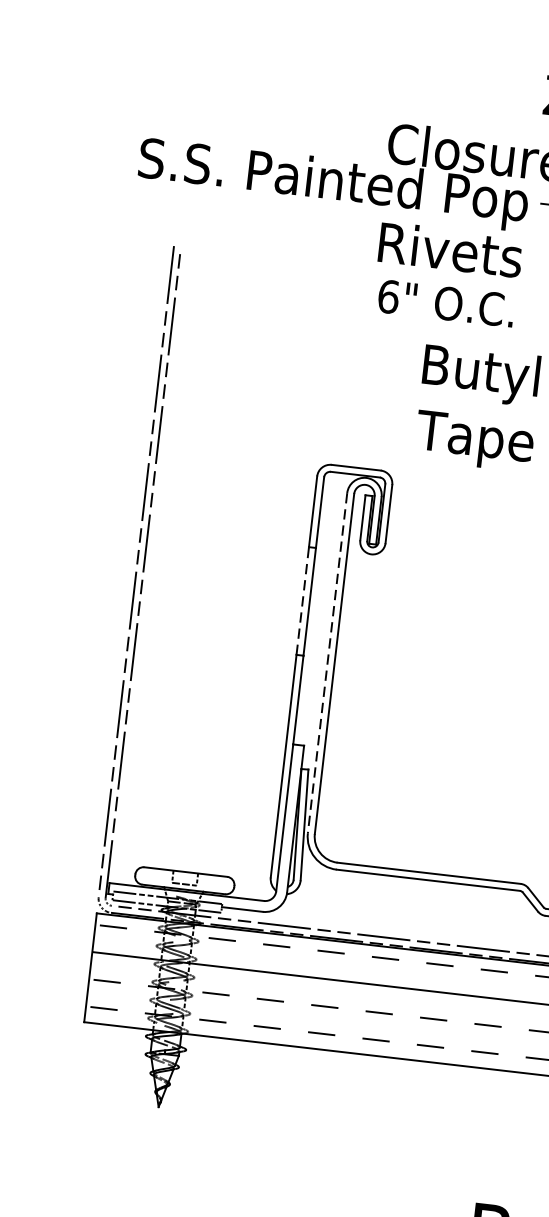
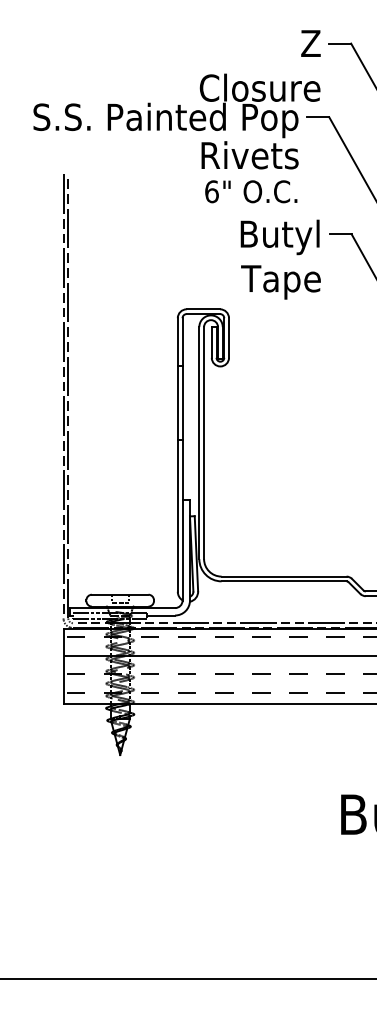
line: (302, 601) -> (177, 403), dashed -> solid
line: (327, 663) -> (199, 443), dashed -> solid

